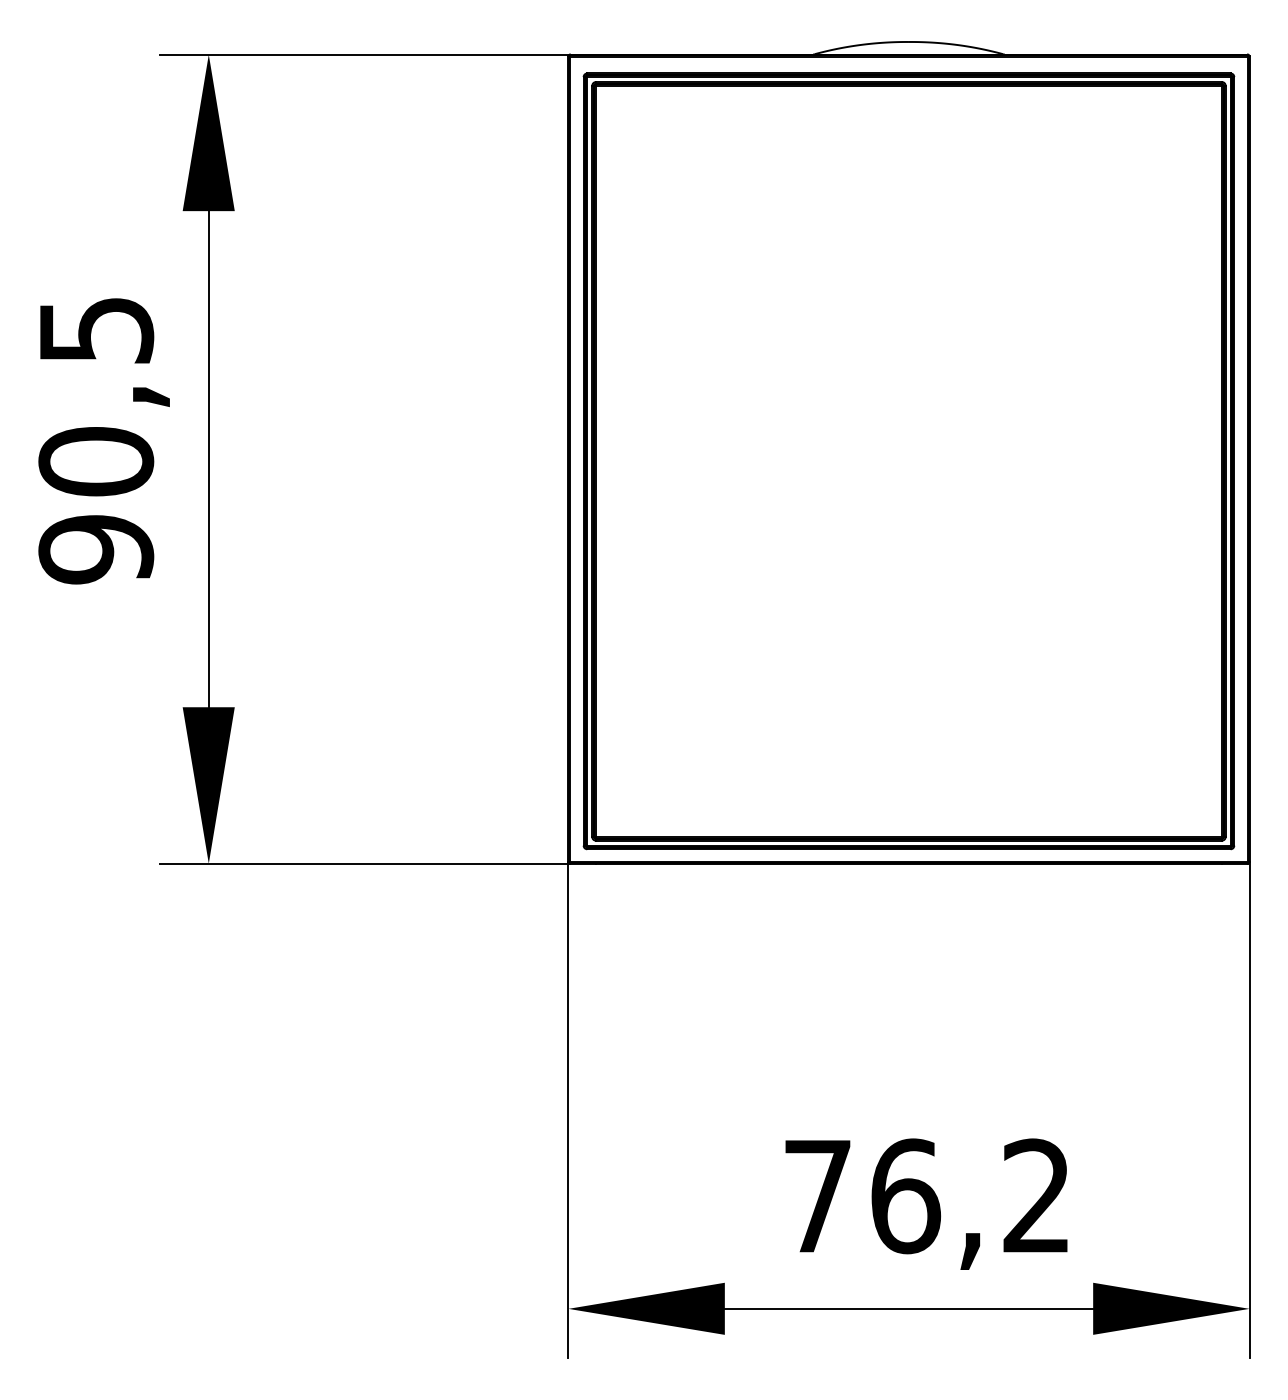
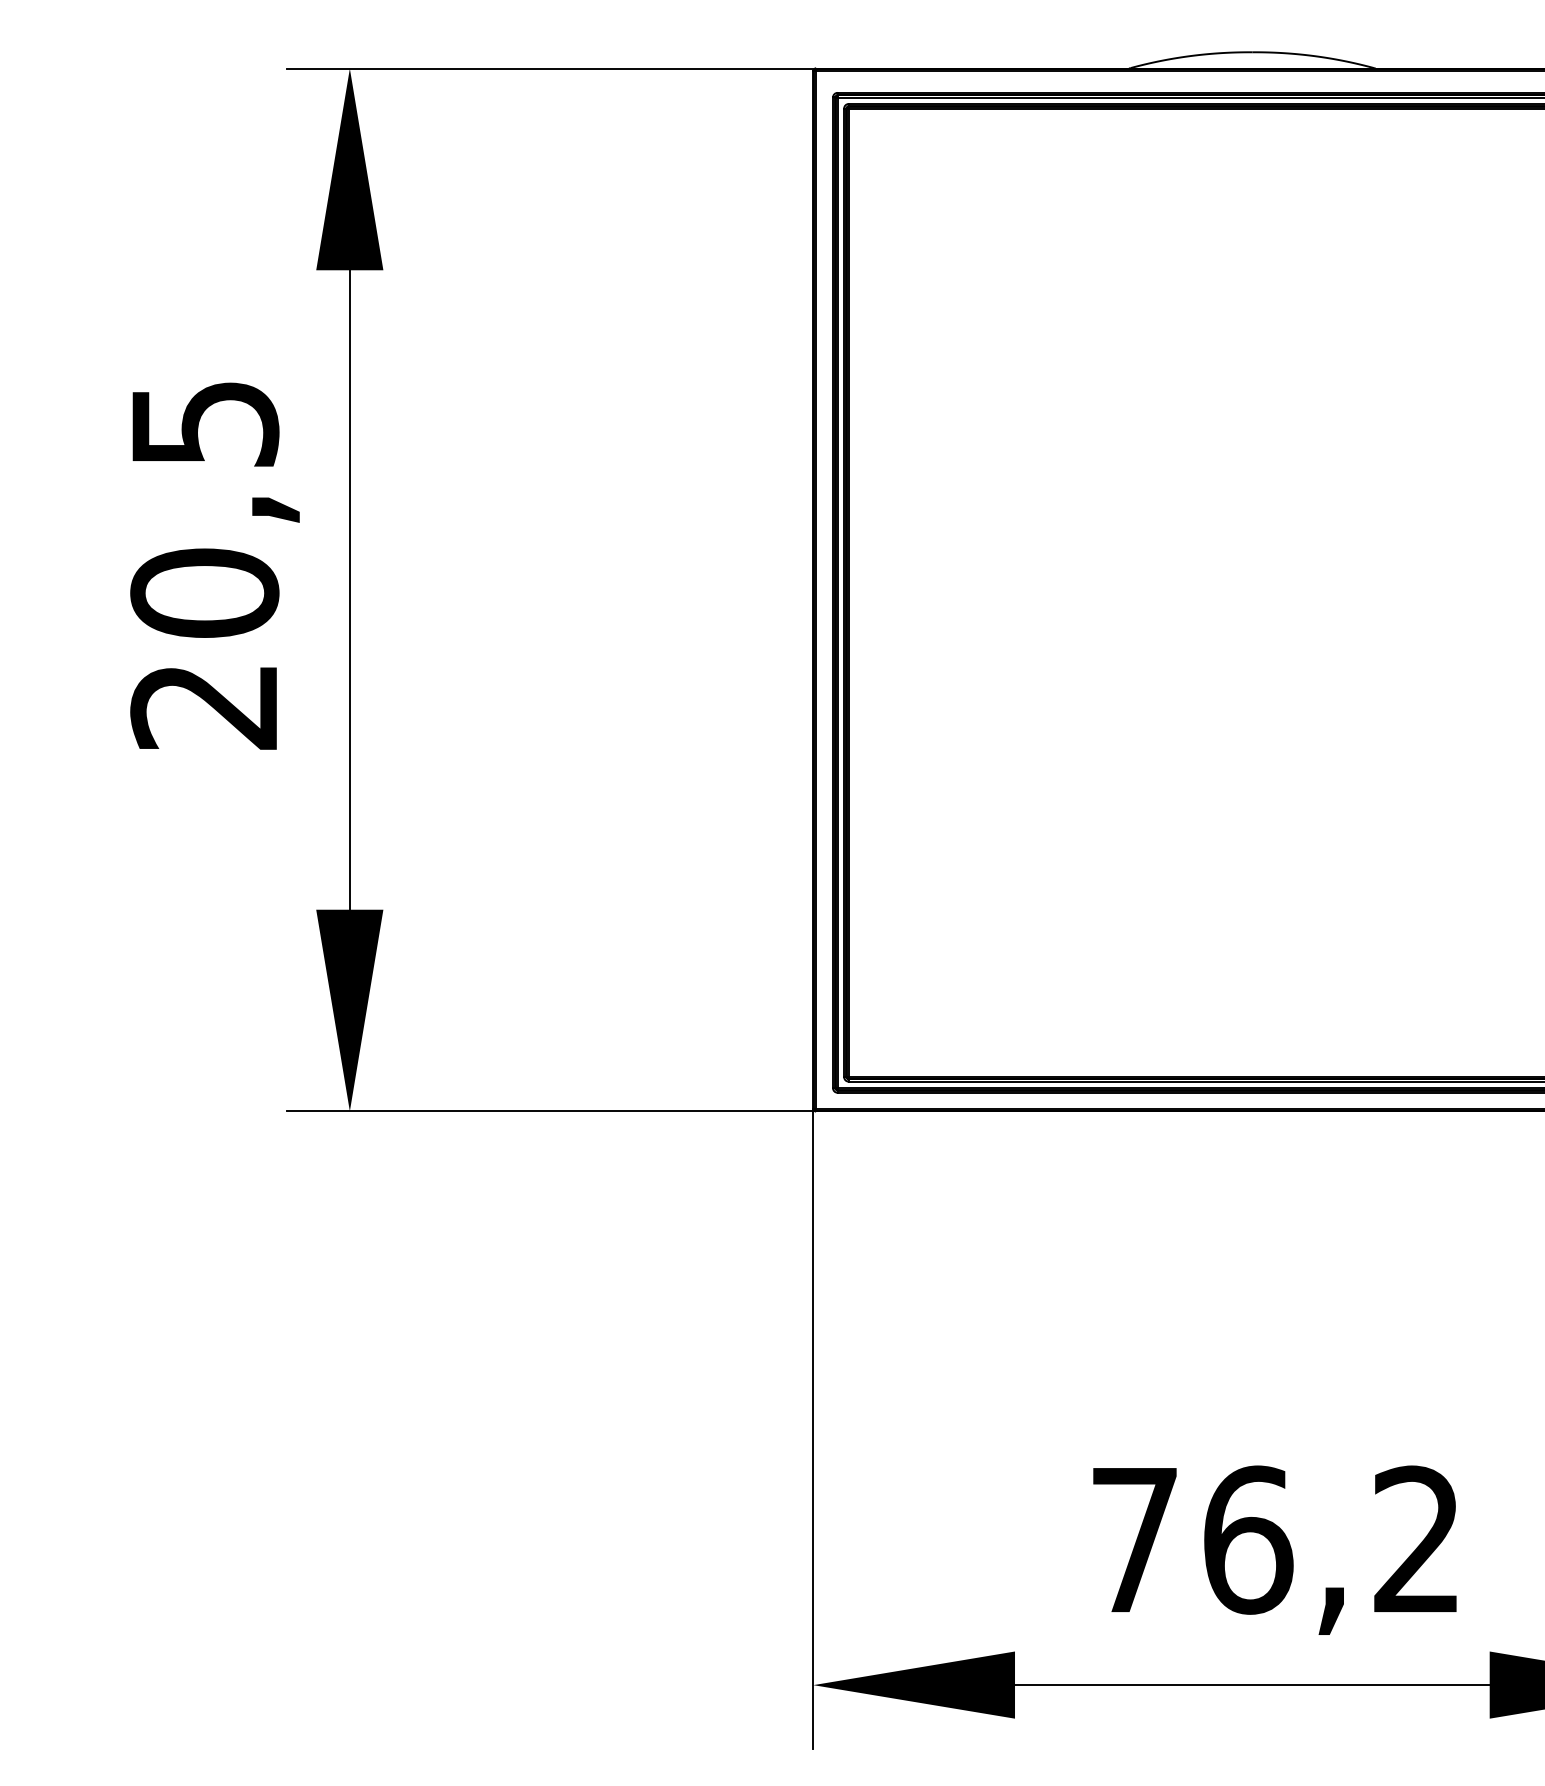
text: (96, 549) -> (205, 706), 90,5 -> 20,5

